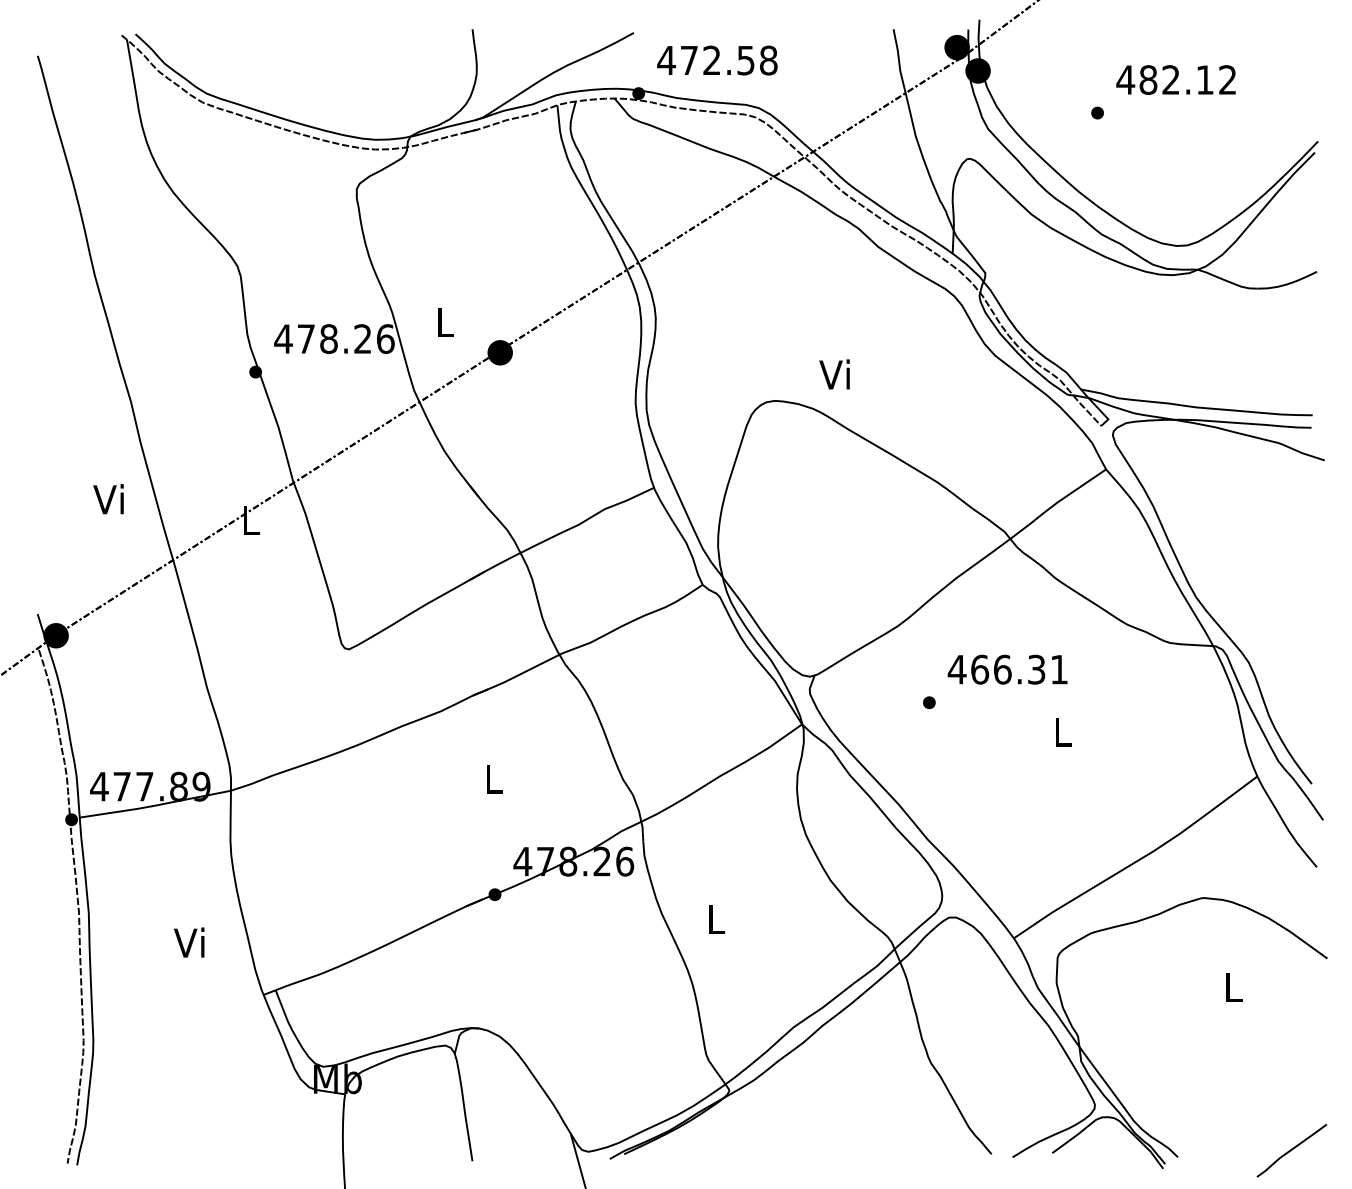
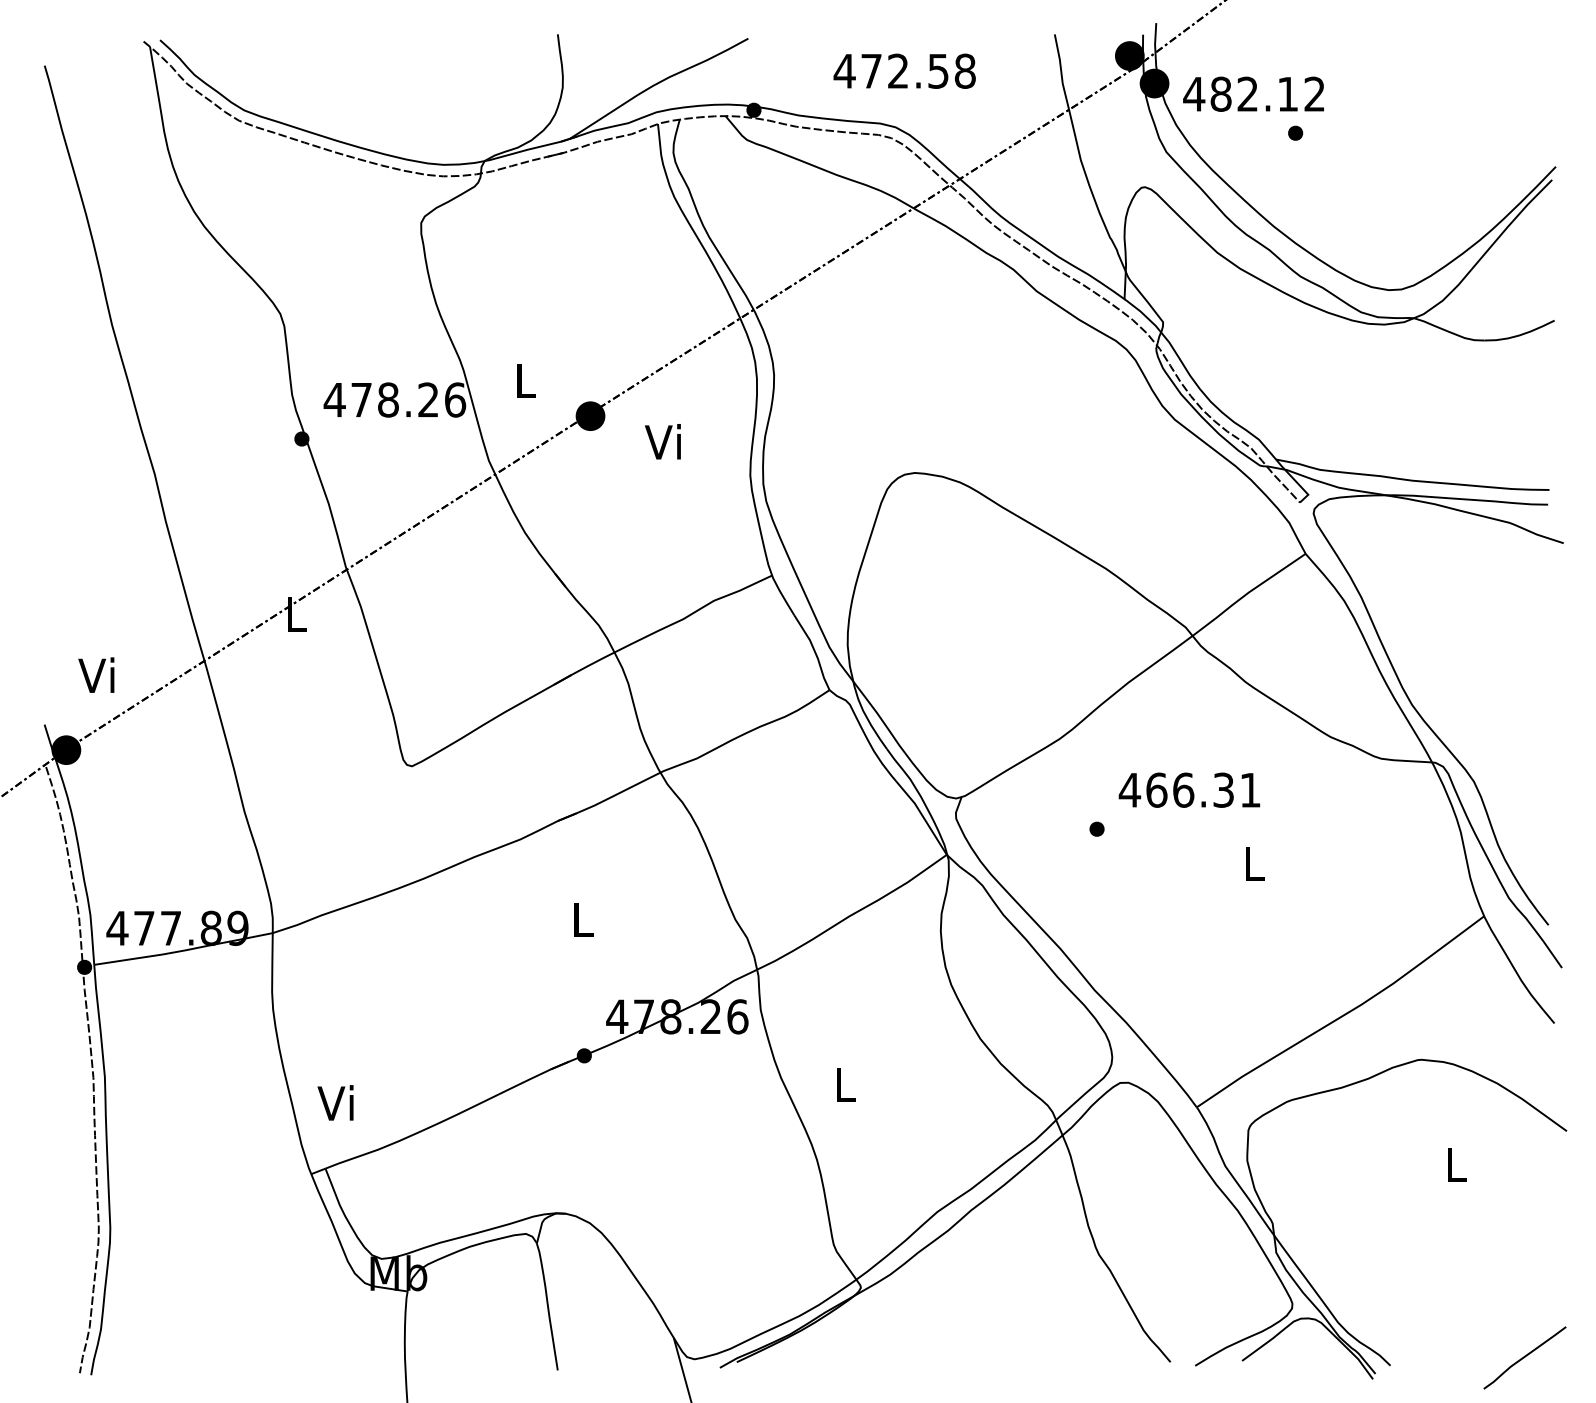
text: (717, 60) -> (904, 71), moved
text: (1175, 79) -> (1253, 93), moved
text: (834, 374) -> (662, 441), moved
text: (108, 499) -> (96, 675), moved
text: (189, 942) -> (335, 1102), moved

